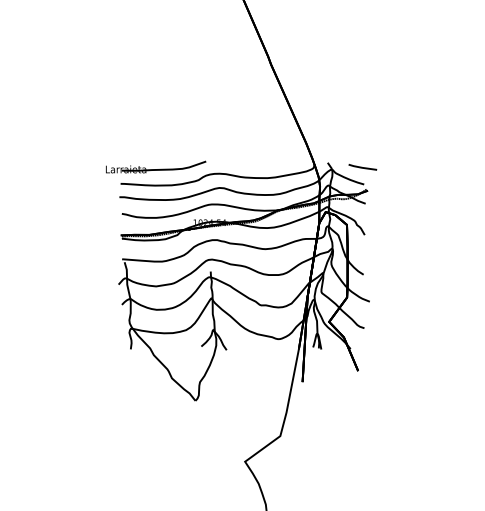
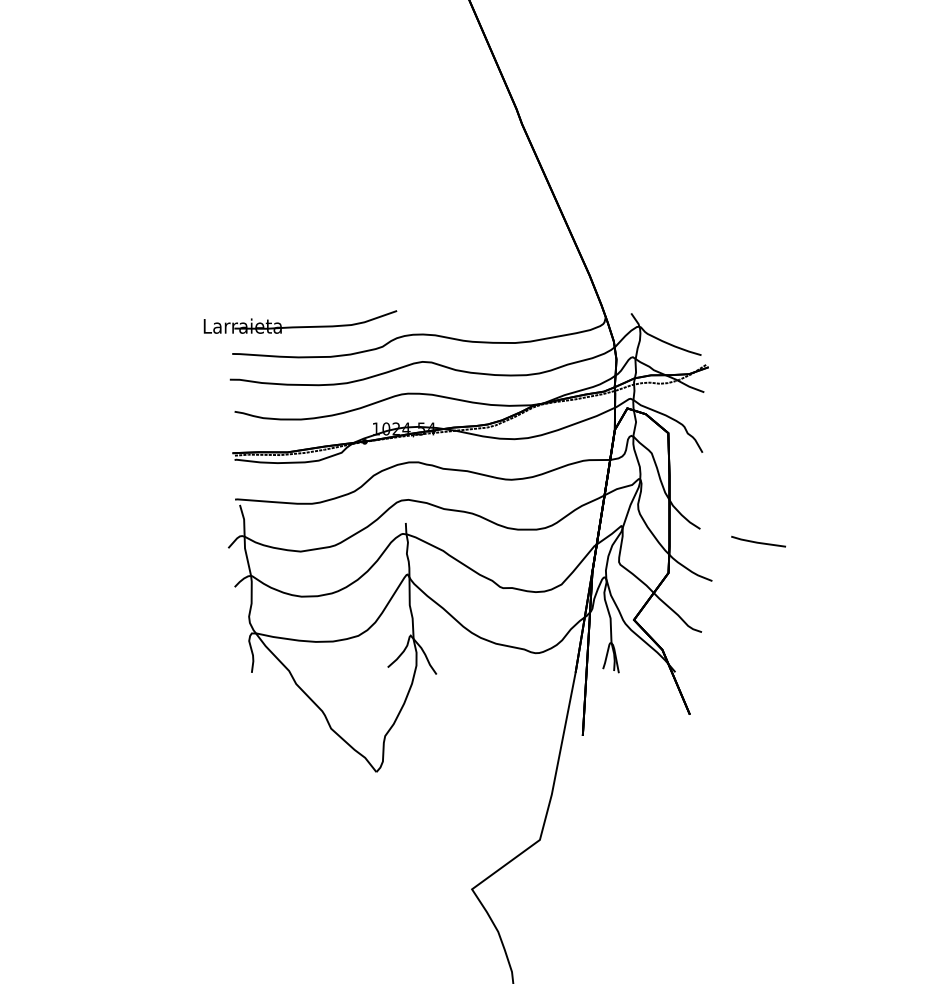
line: (362, 167) -> (757, 542), moved

